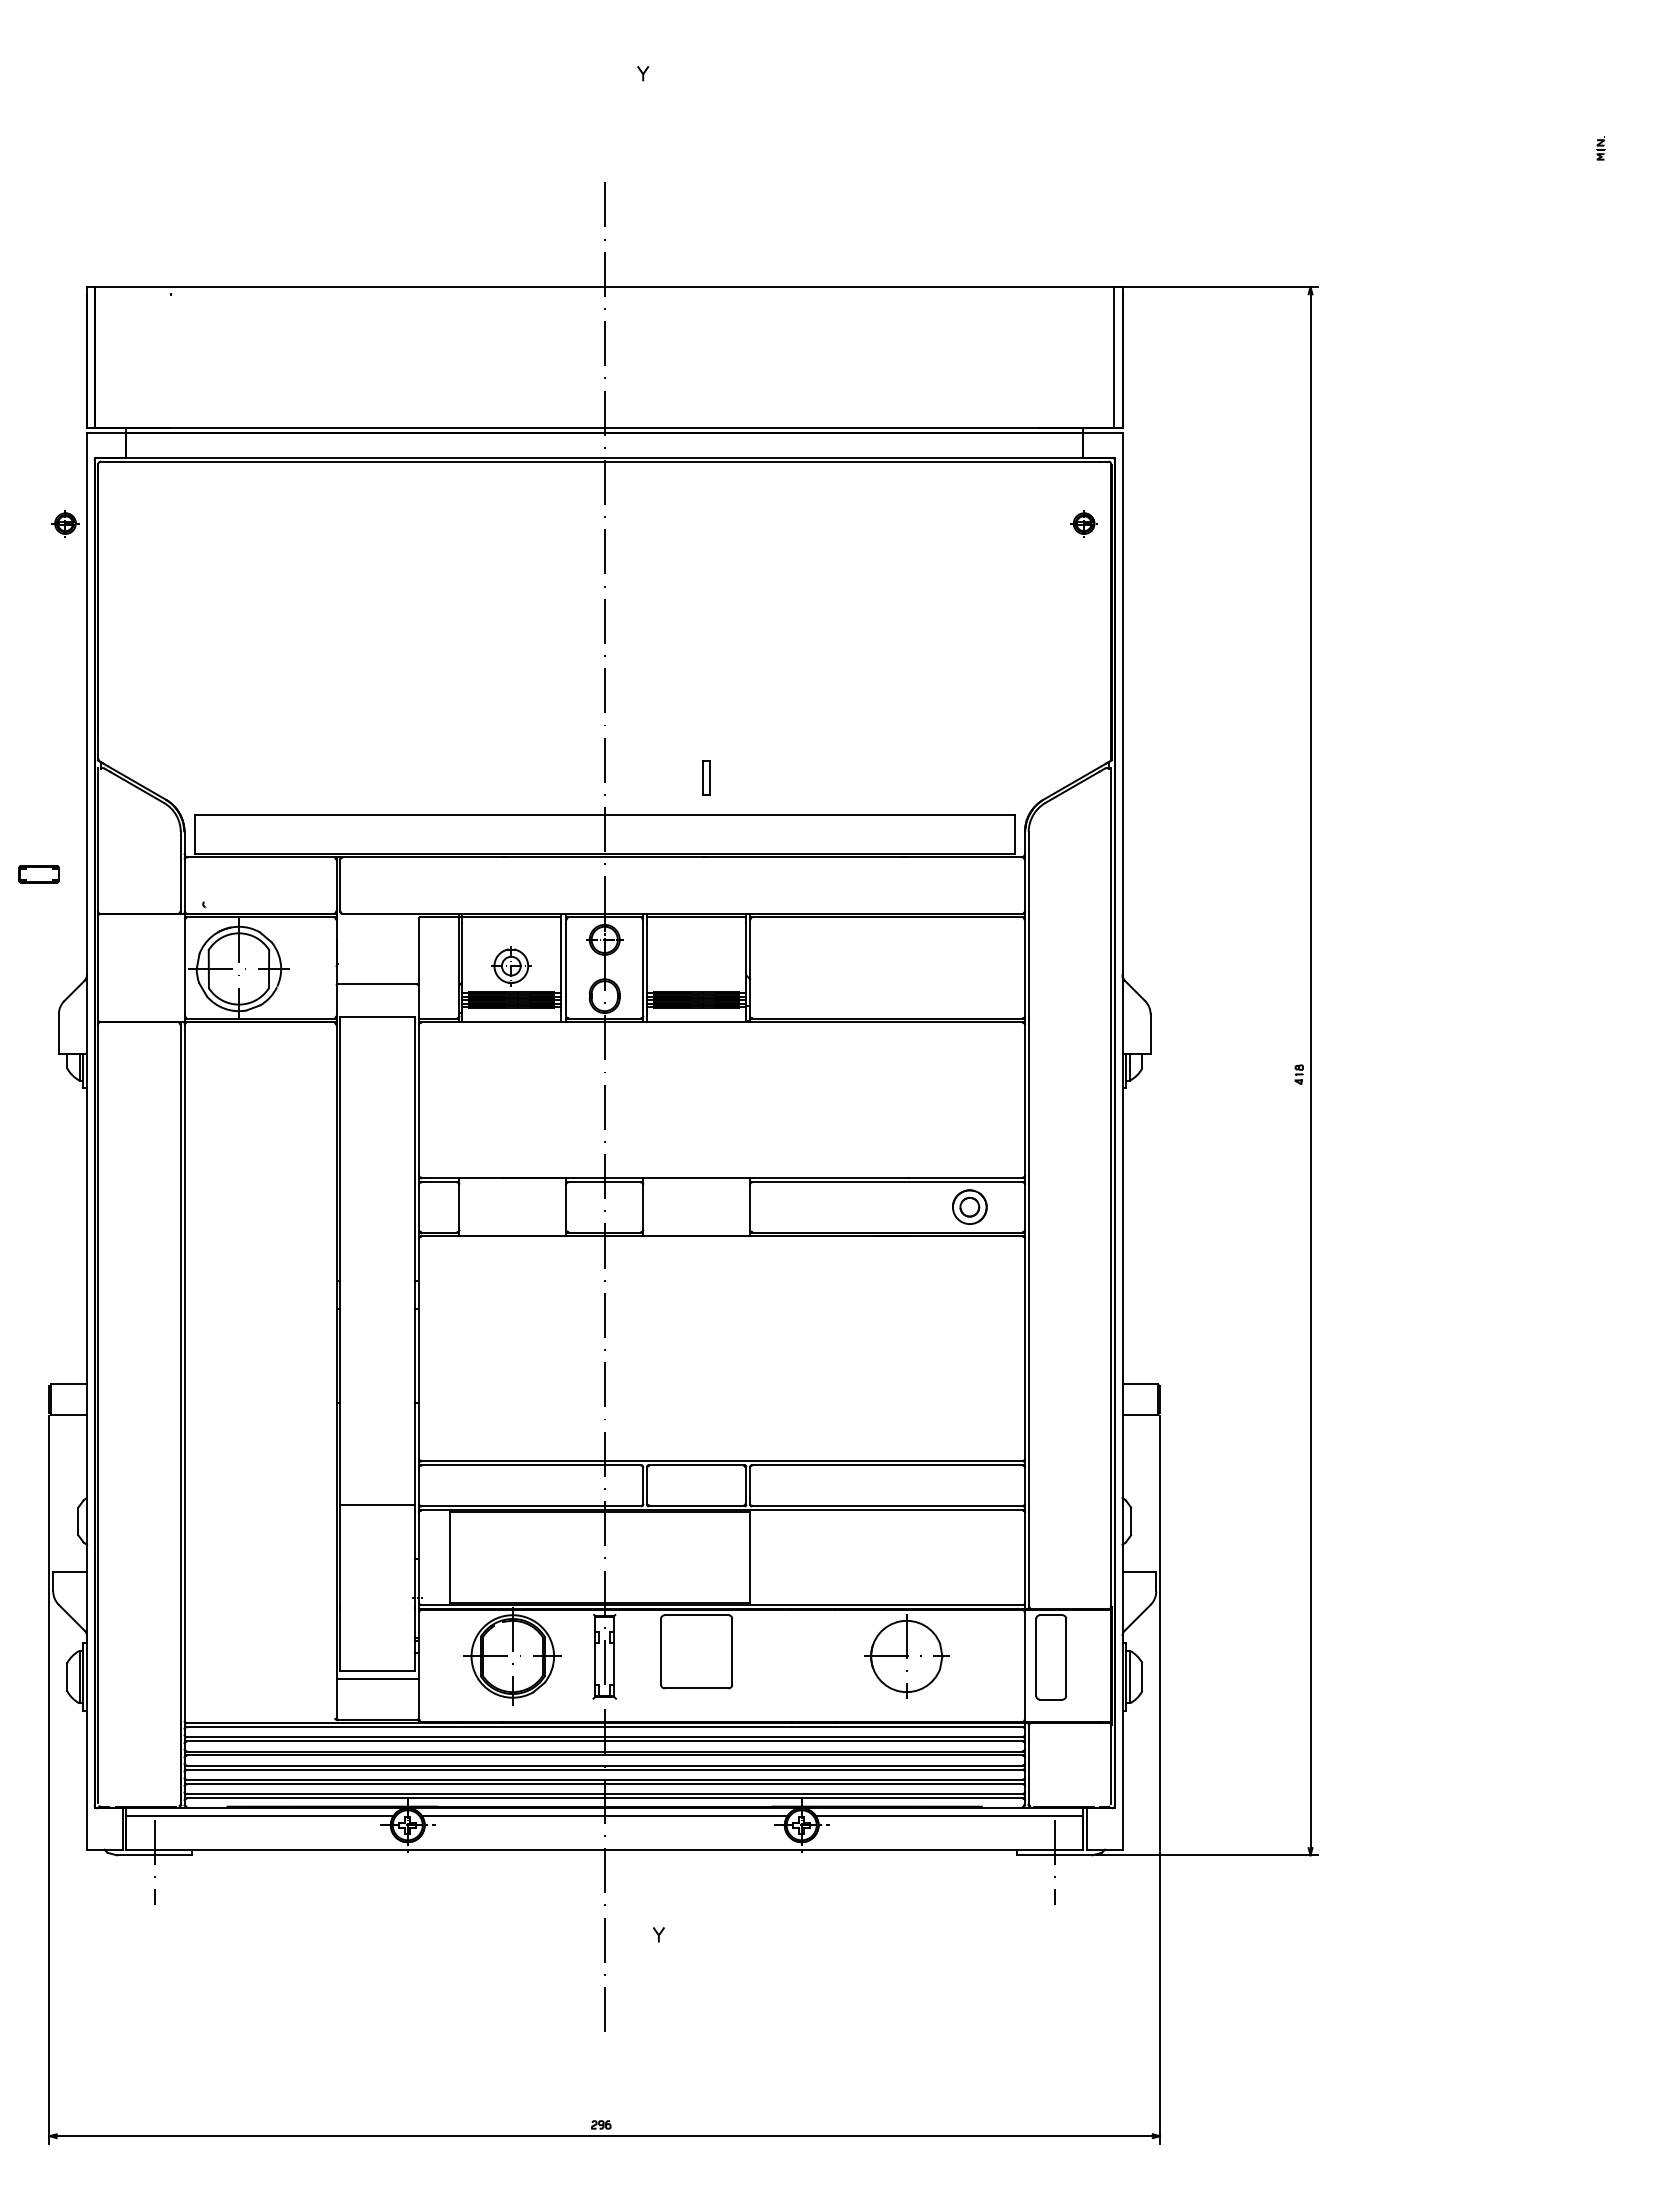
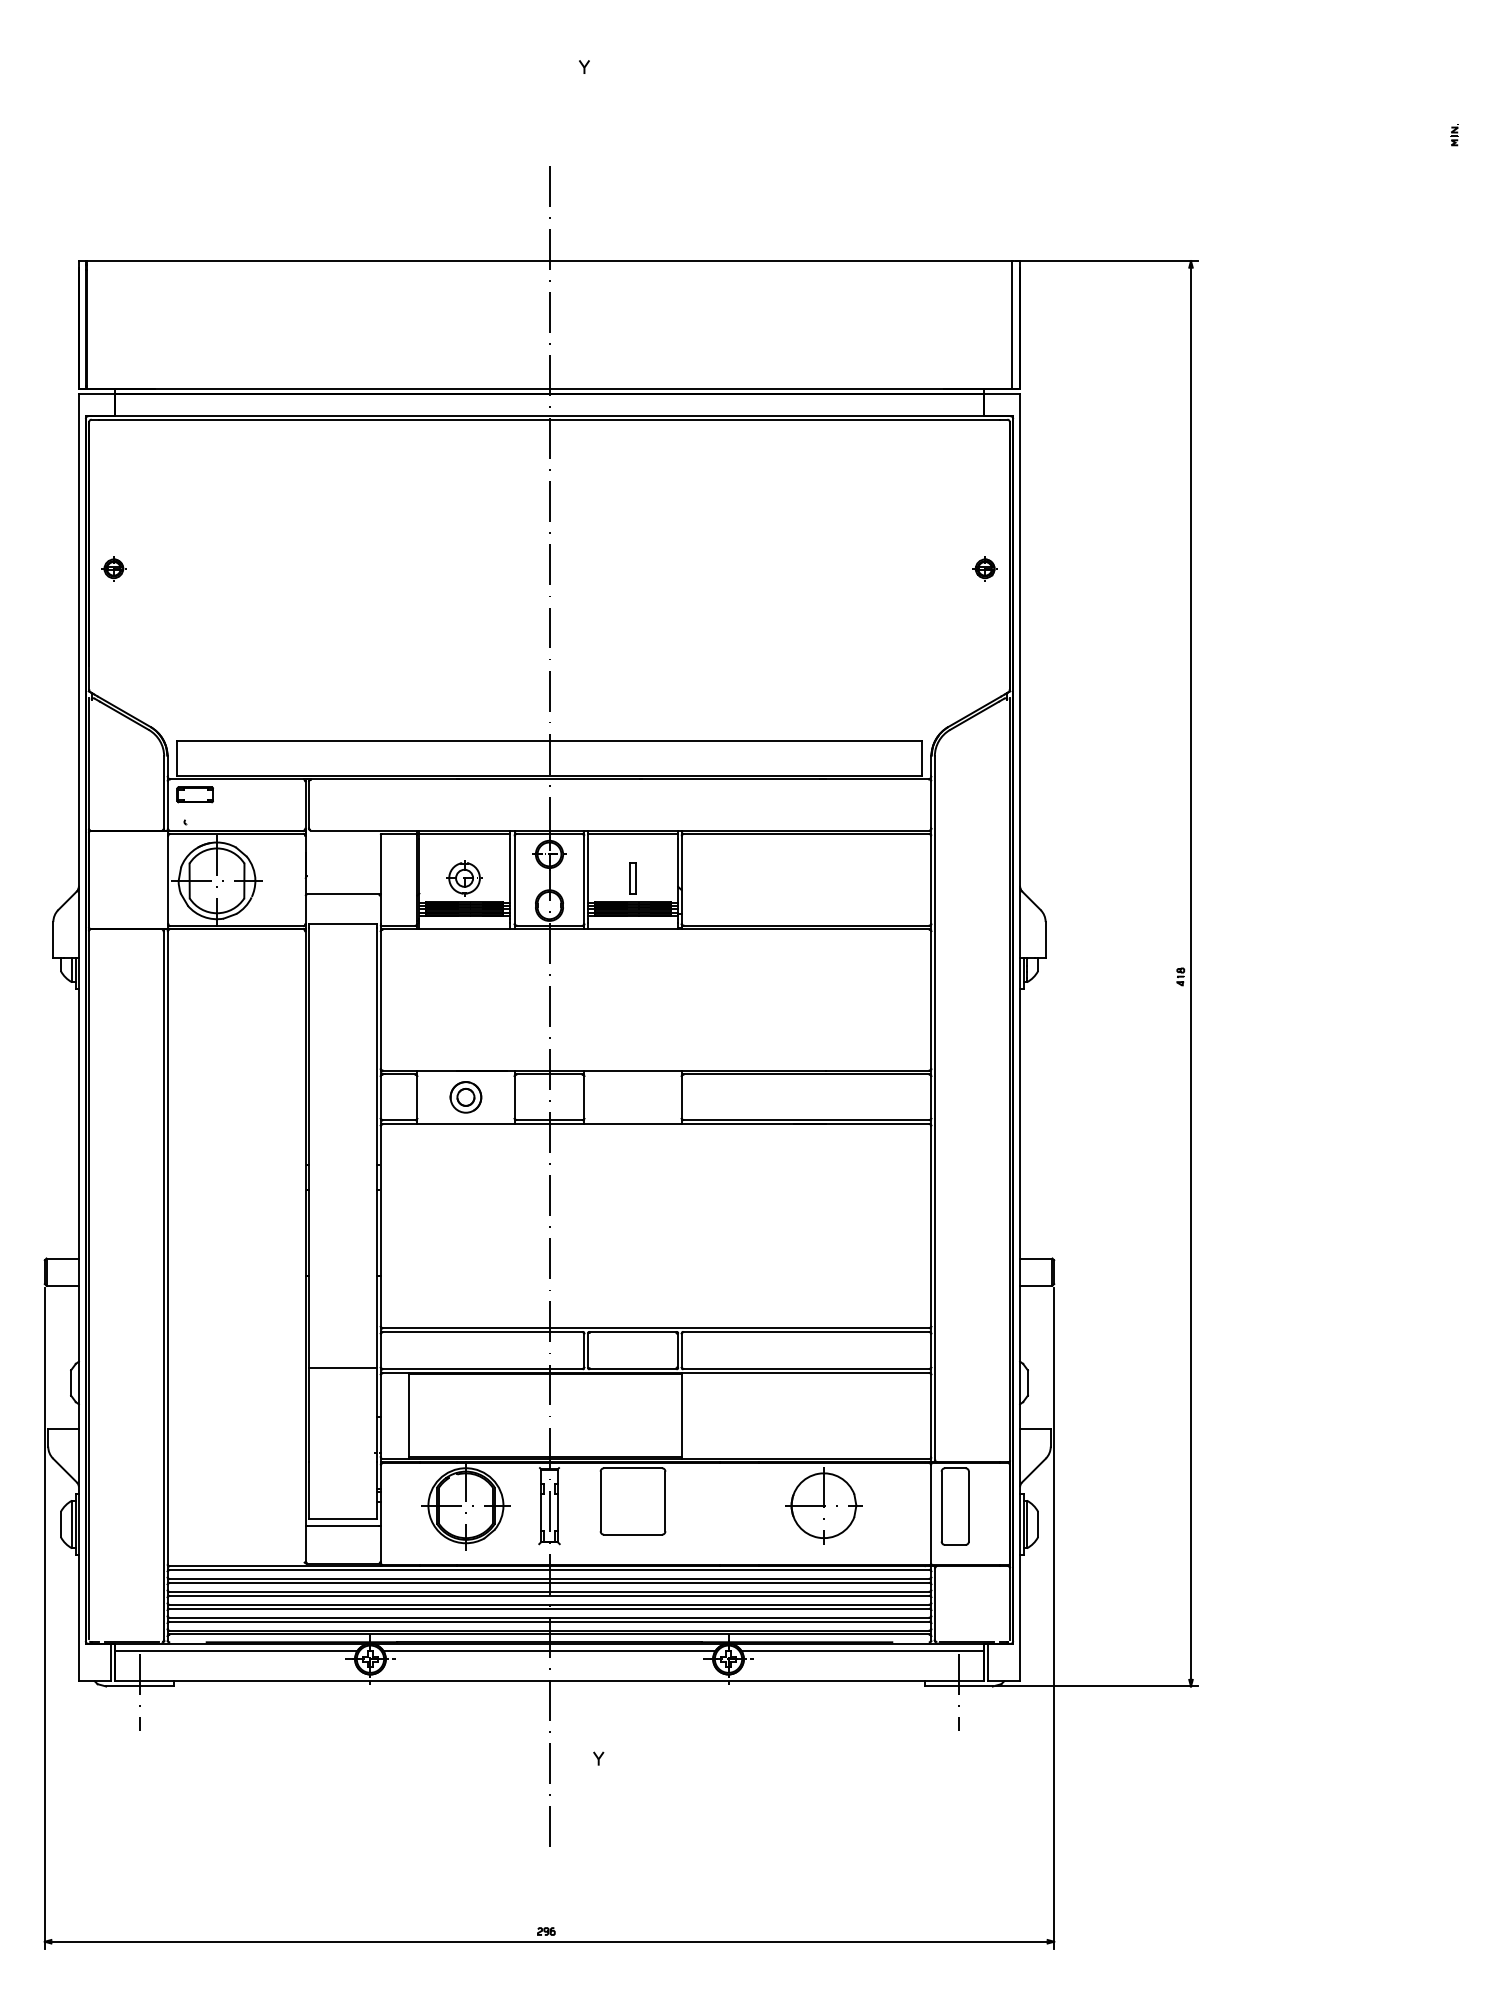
part: (65, 523) -> (113, 568), moved
part: (1083, 523) -> (984, 568), moved
part: (706, 777) -> (632, 877), moved
part: (38, 874) -> (194, 794), moved
part: (969, 1206) -> (465, 1096), moved

